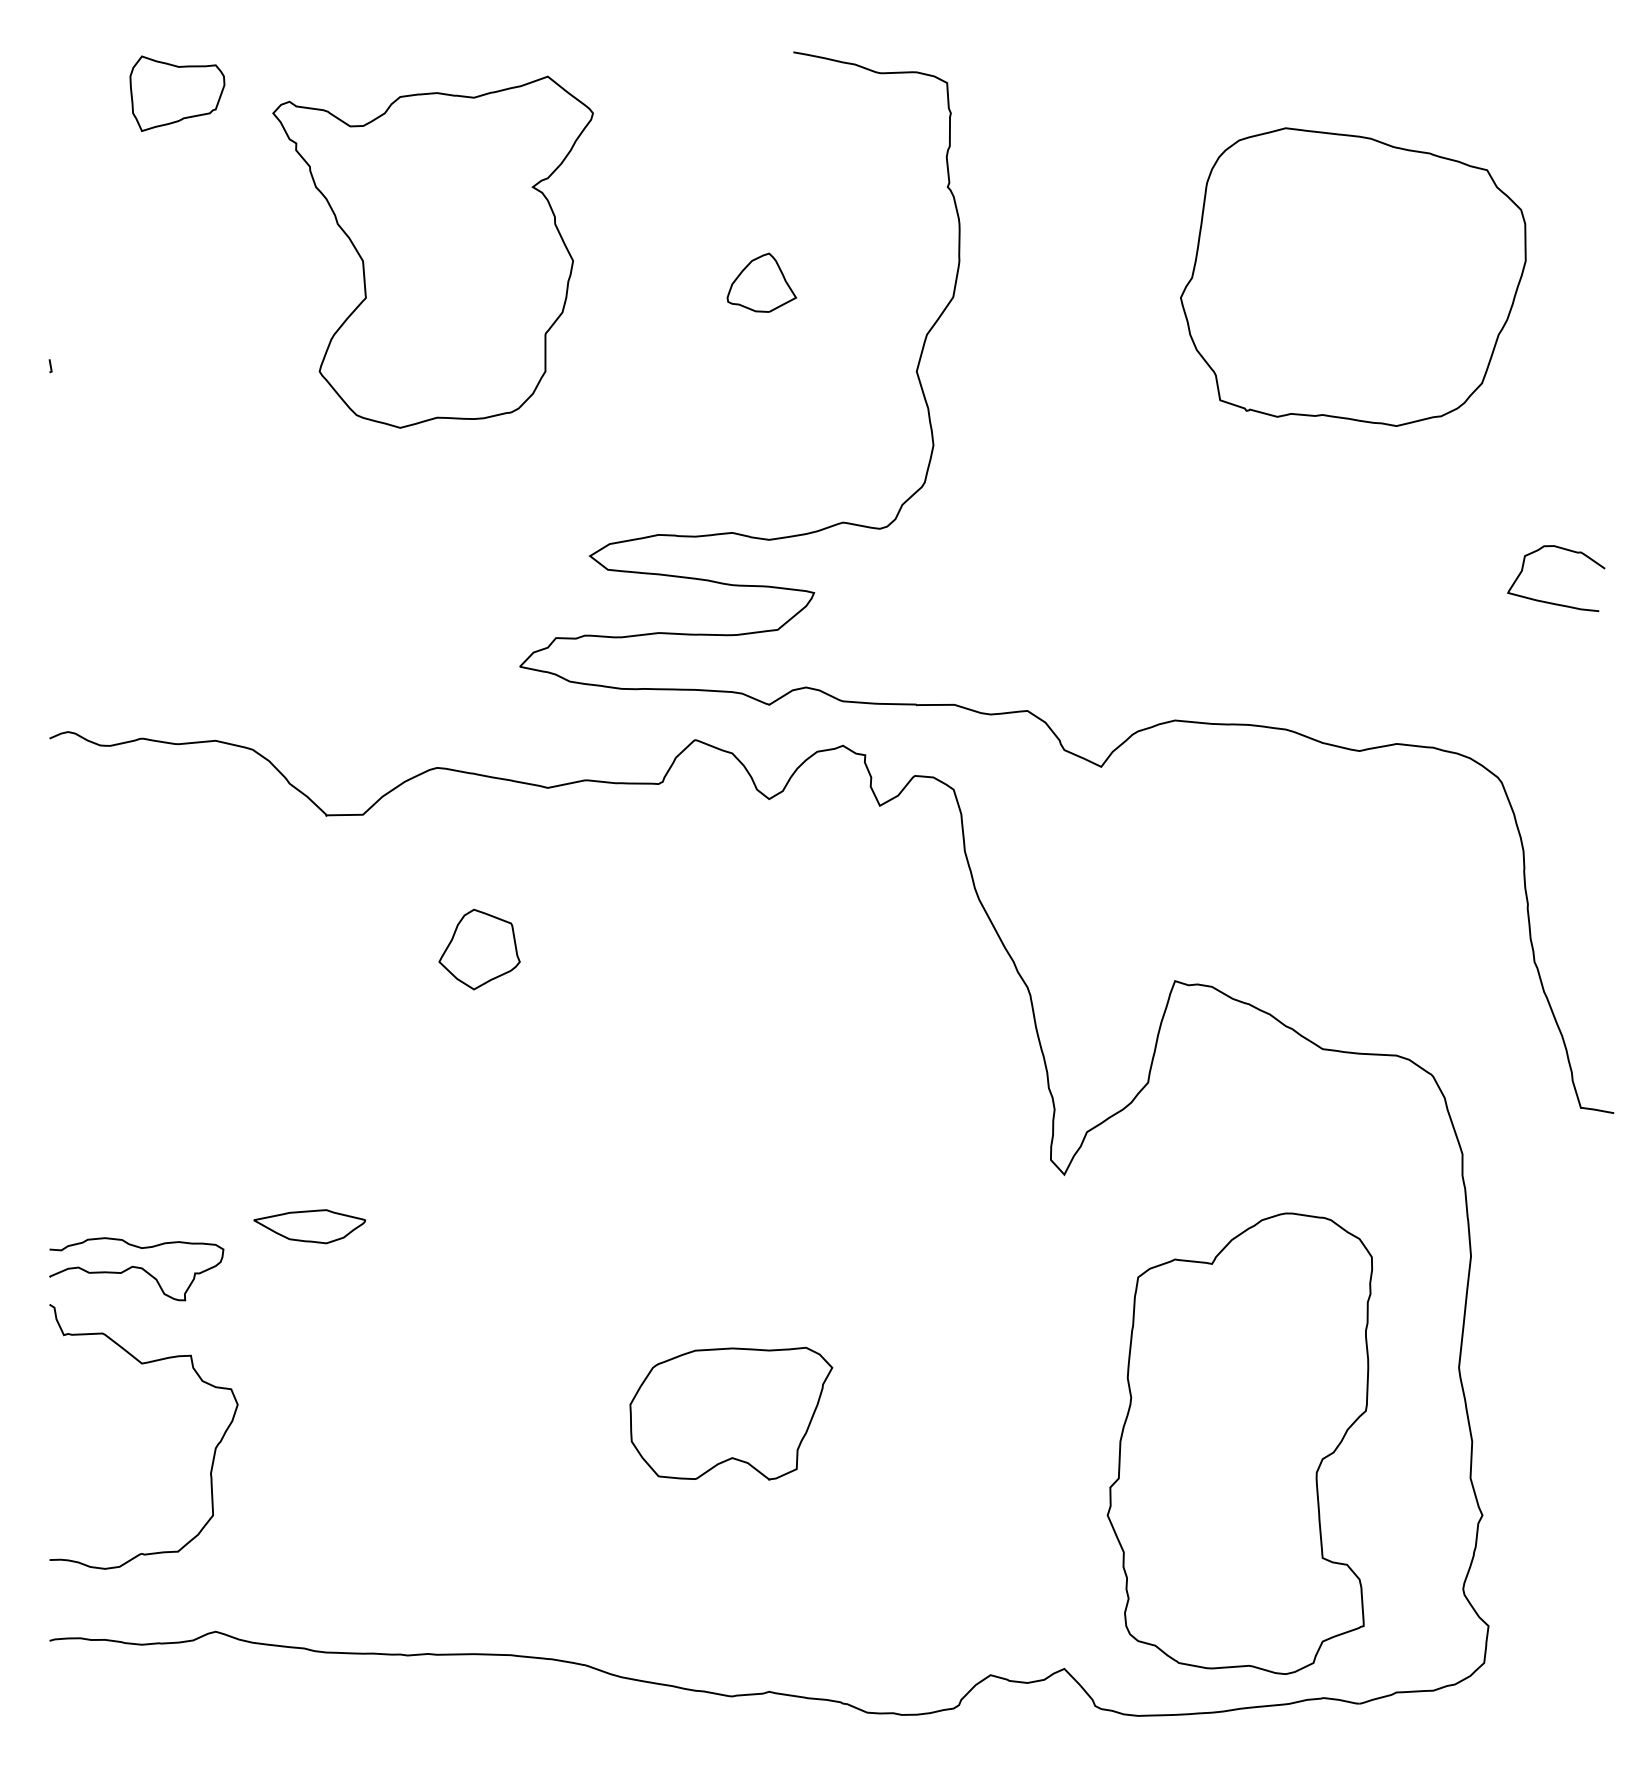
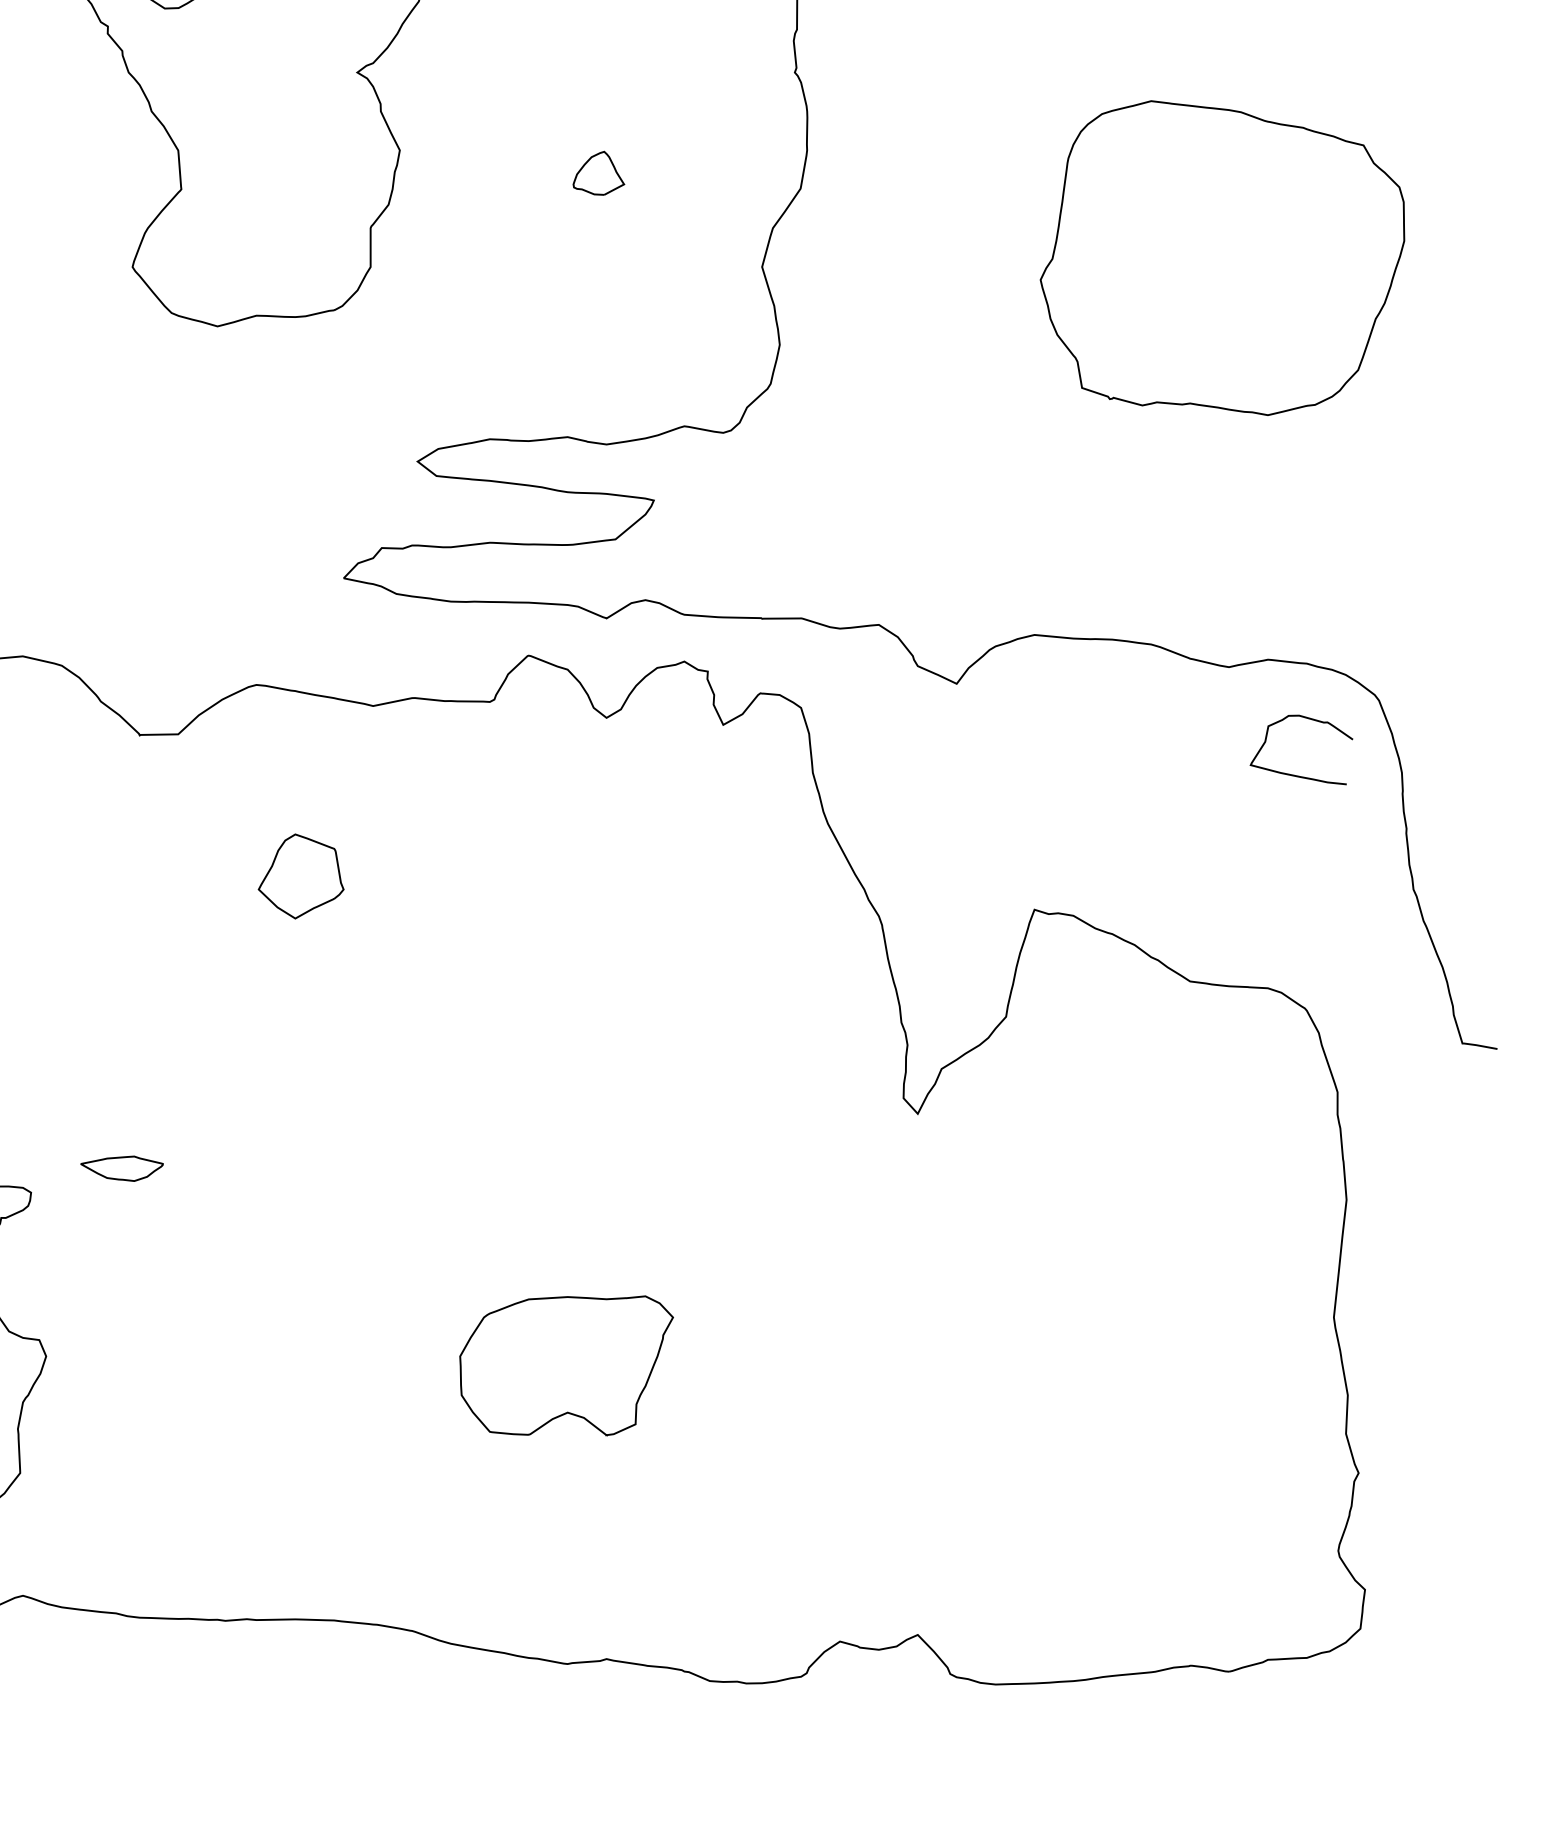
part: (1353, 276) -> (1222, 257), moved
part: (761, 282) -> (598, 173), size x0.7
curve: (1552, 602) -> (1297, 775), moved
part: (309, 1226) -> (121, 1168), size x0.7
part: (1239, 1443) -> (1102, 1397), removed

